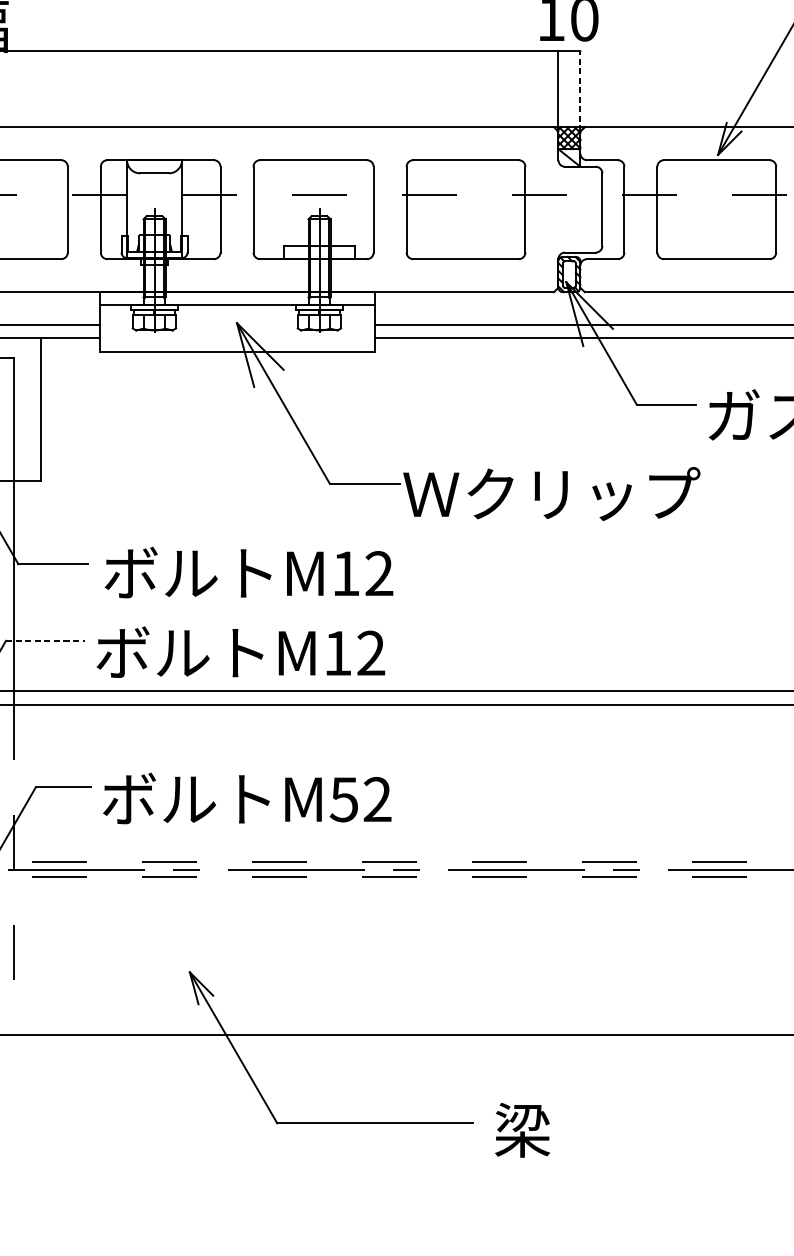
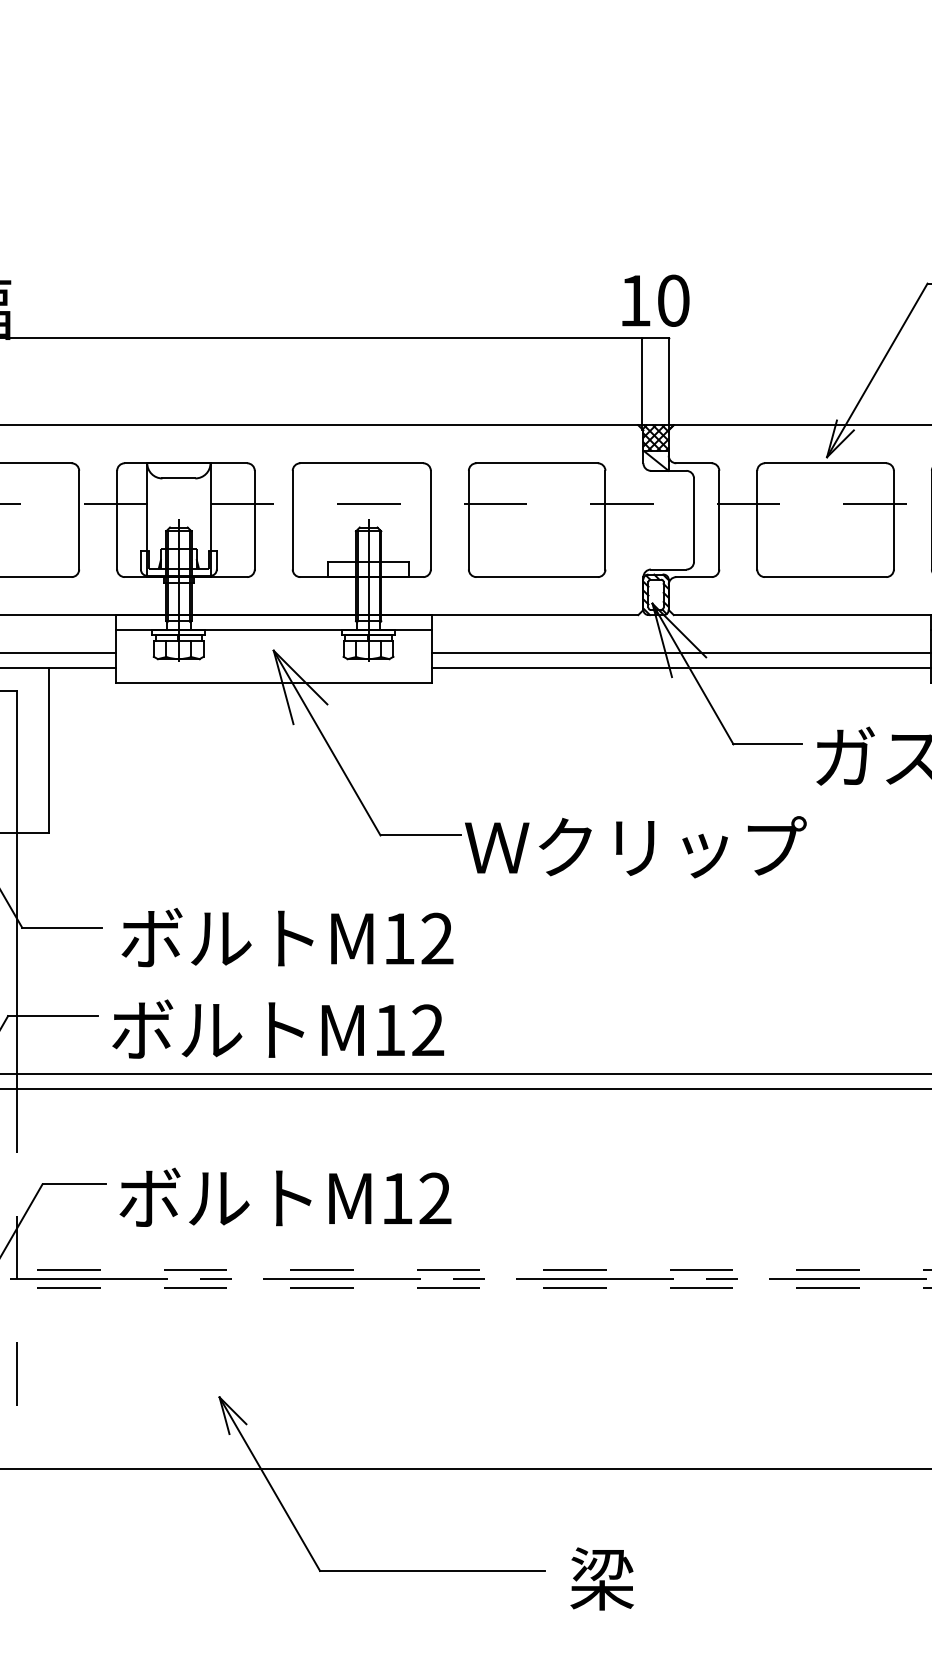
line: (580, 90) -> (668, 383), dashed -> solid
line: (45, 641) -> (53, 1016), dashed -> solid
text: (343, 799) -> (396, 1198), M52 -> M12

